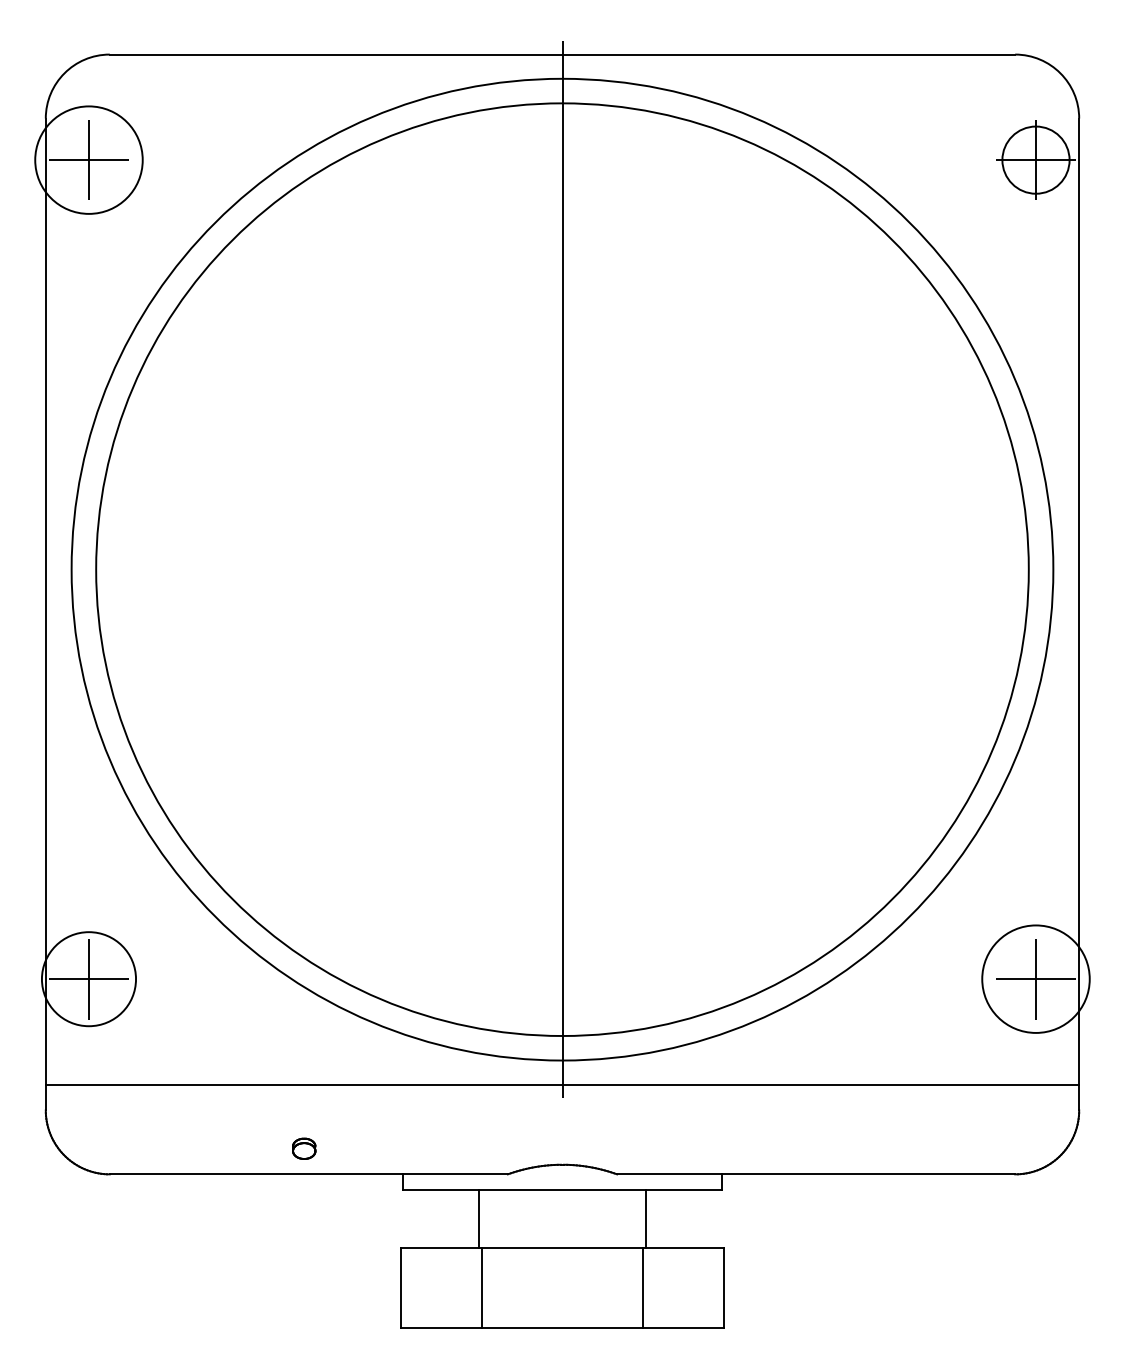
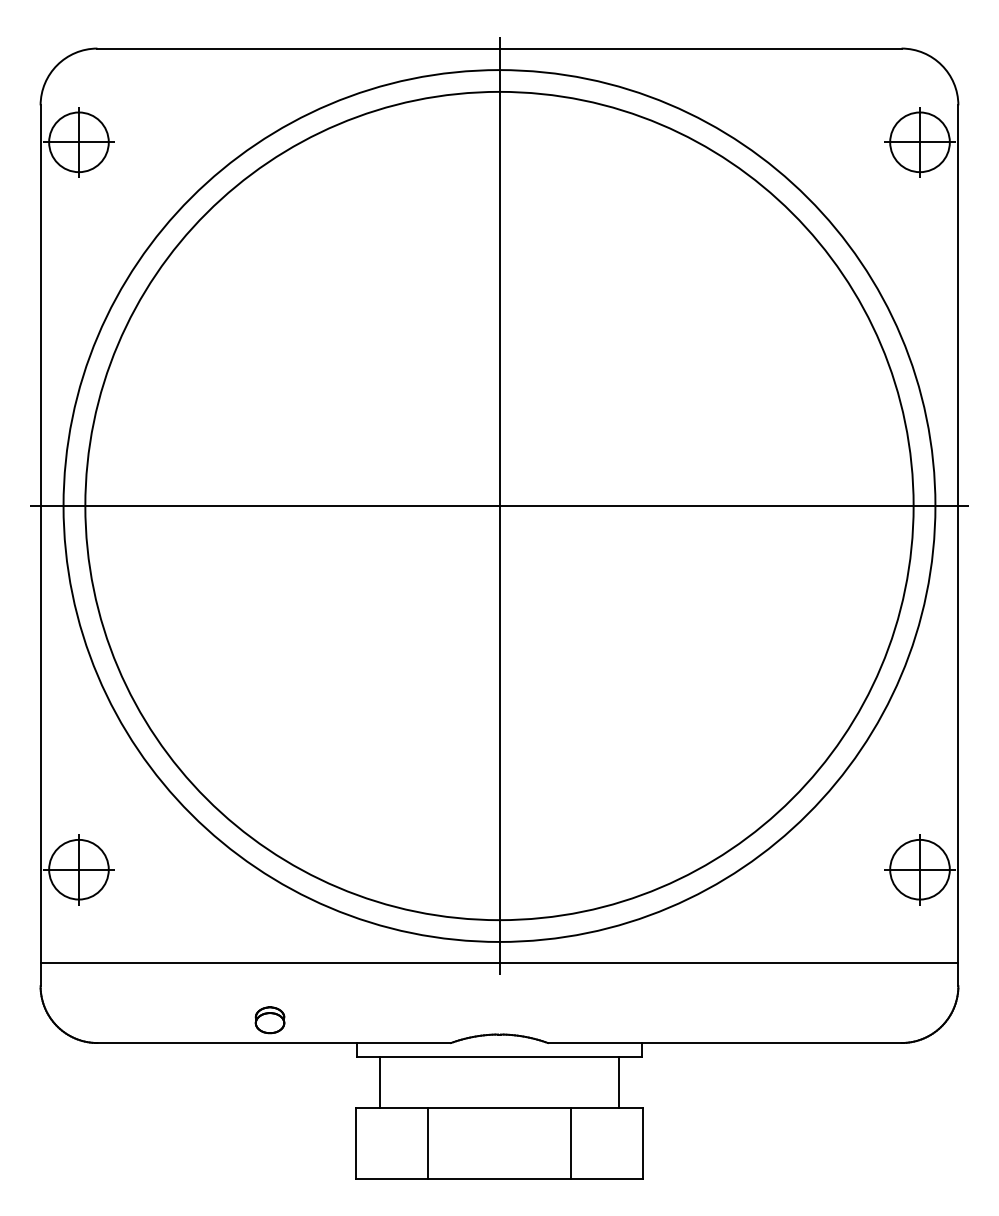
circle: (88, 159) -> (78, 141), size x0.62
line: (562, 569) -> (499, 505), added
circle: (88, 978) -> (78, 869), size x0.71
circle: (1035, 978) -> (919, 869), size x0.62
part: (304, 1148) -> (270, 1020), size x1.43
line: (479, 1218) -> (380, 1082), moved
line: (645, 1218) -> (618, 1082), moved

